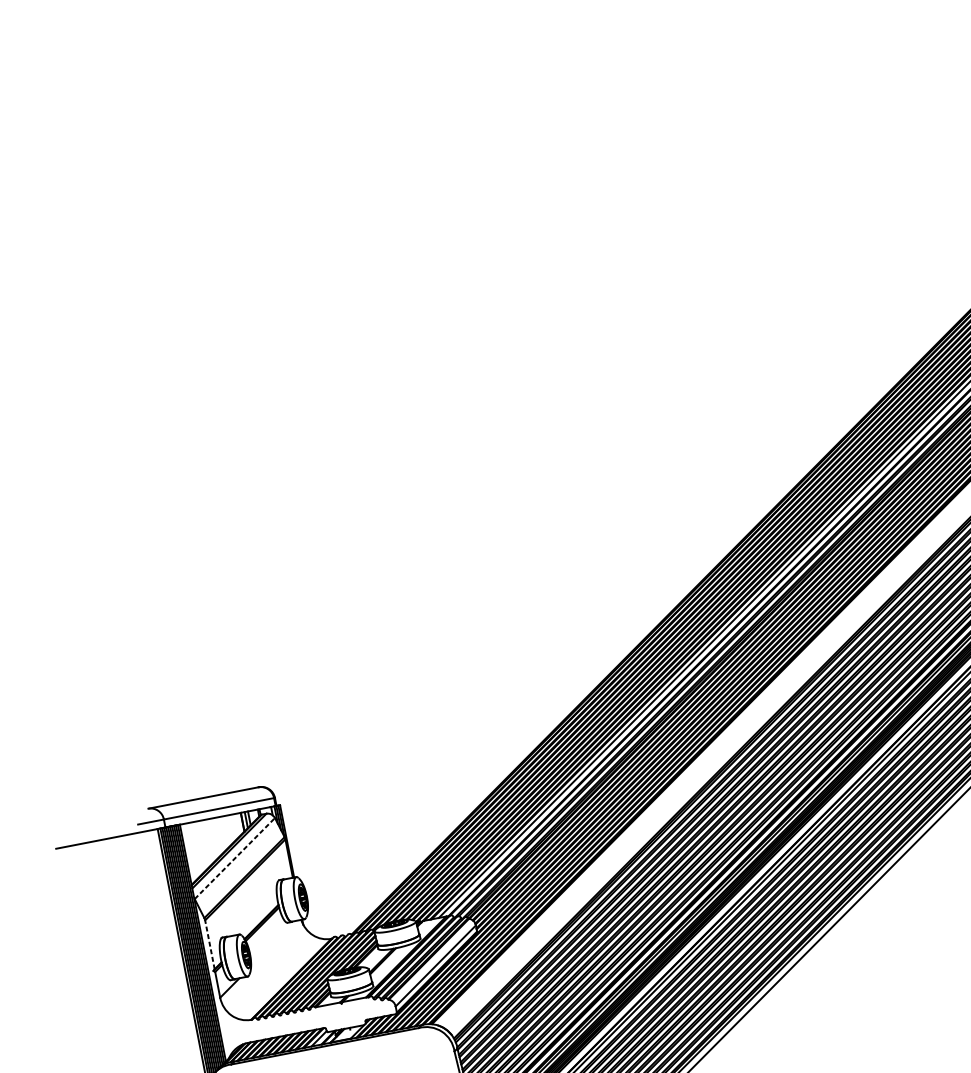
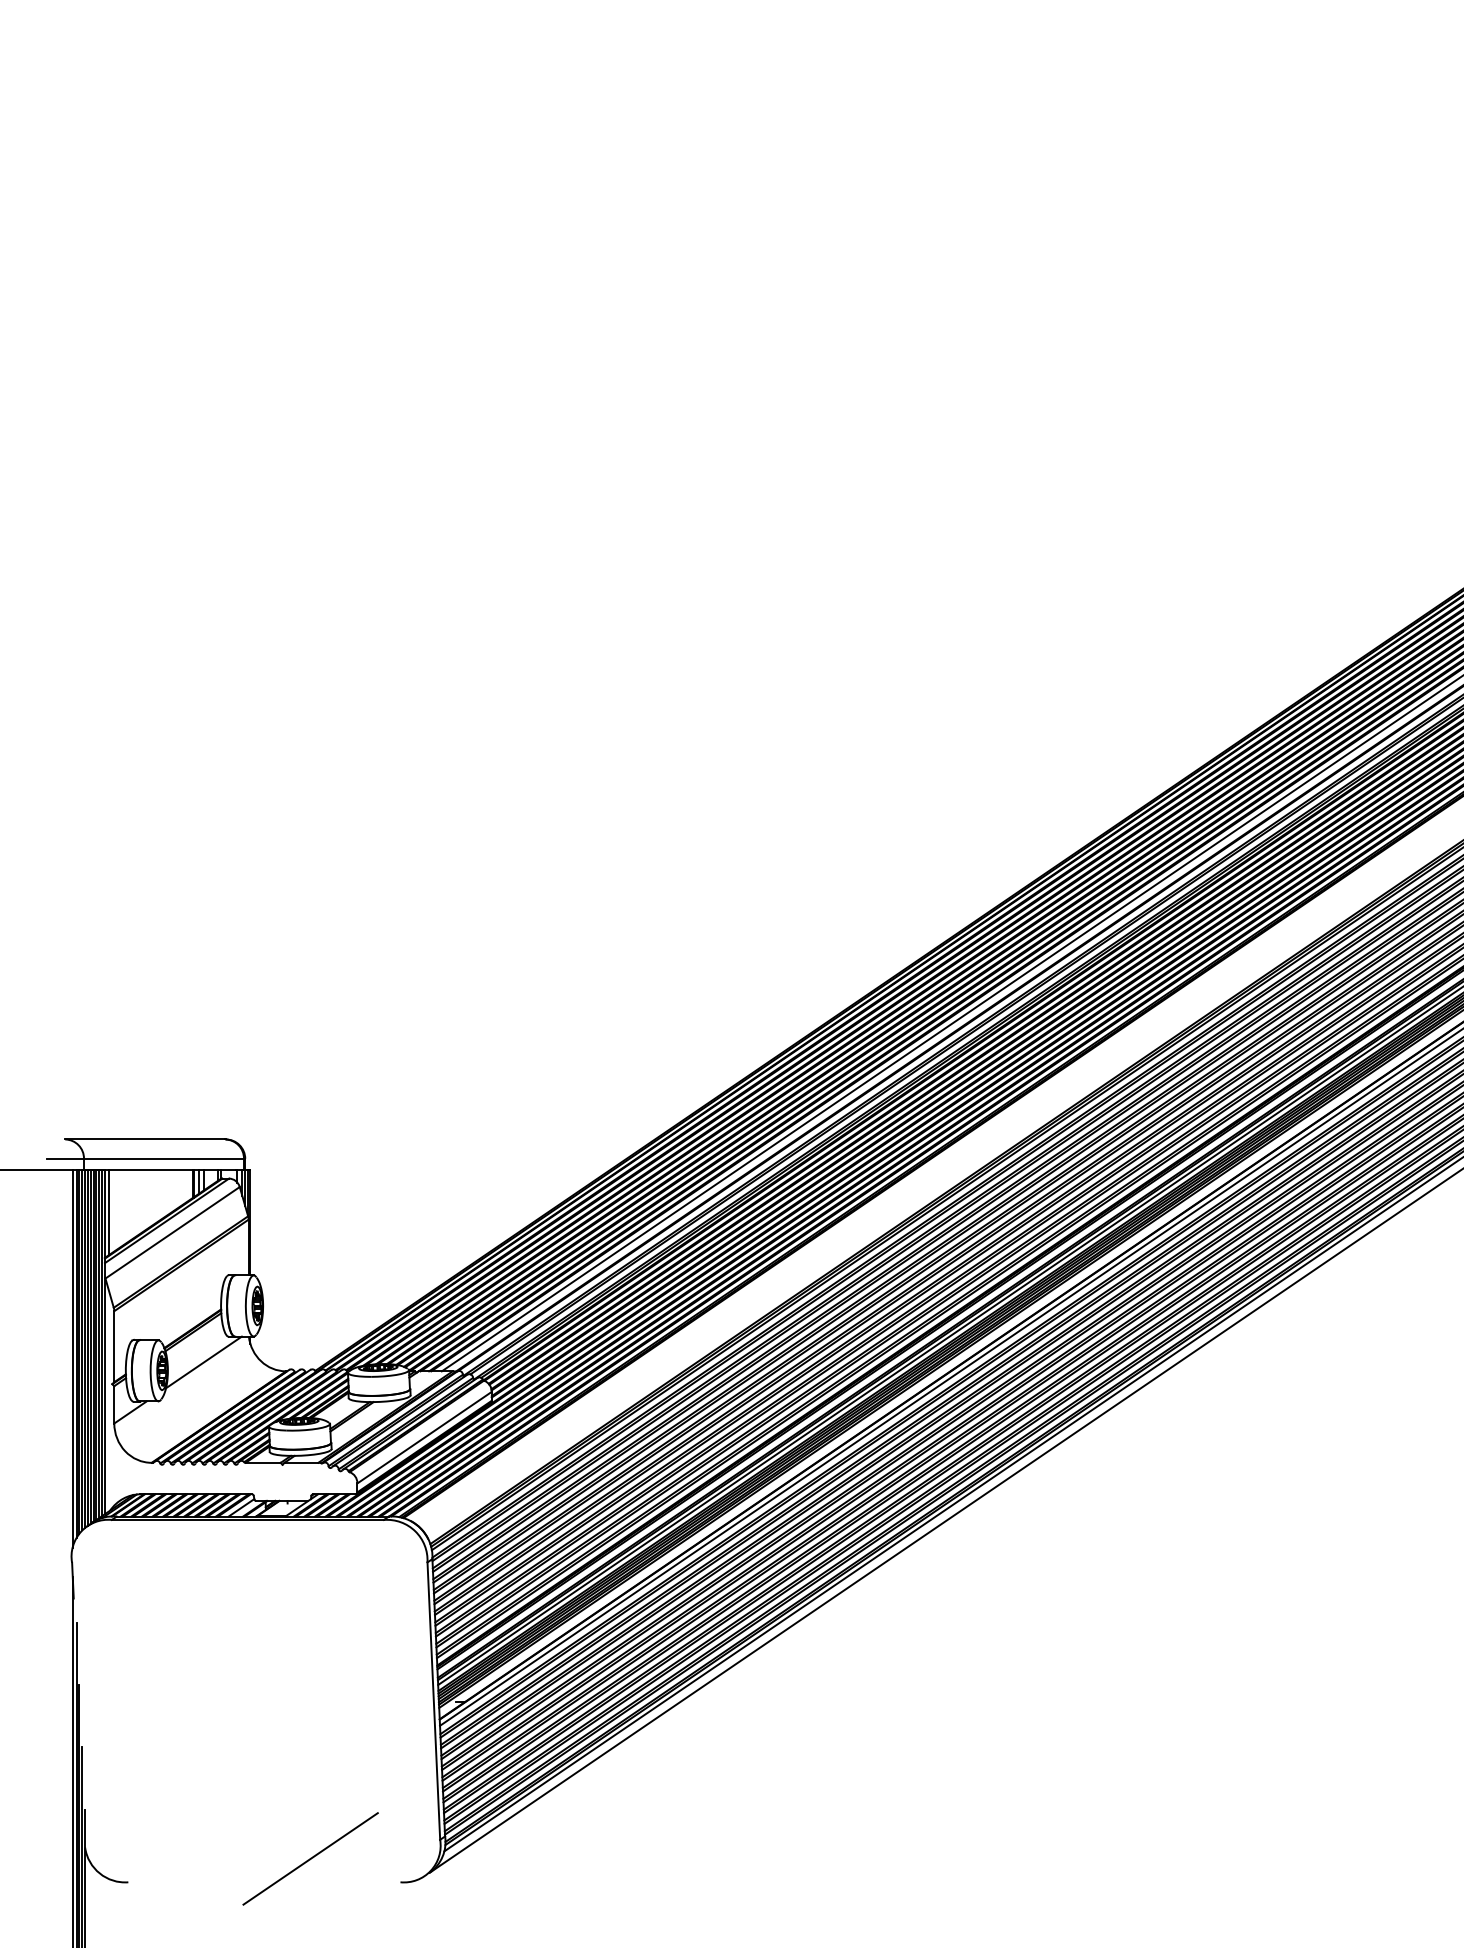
line: (187, 853) -> (108, 1212), added
line: (235, 858) -> (173, 1232), dashed -> solid
line: (273, 943) -> (203, 1362), added
line: (210, 944) -> (114, 1346), dashed -> solid

